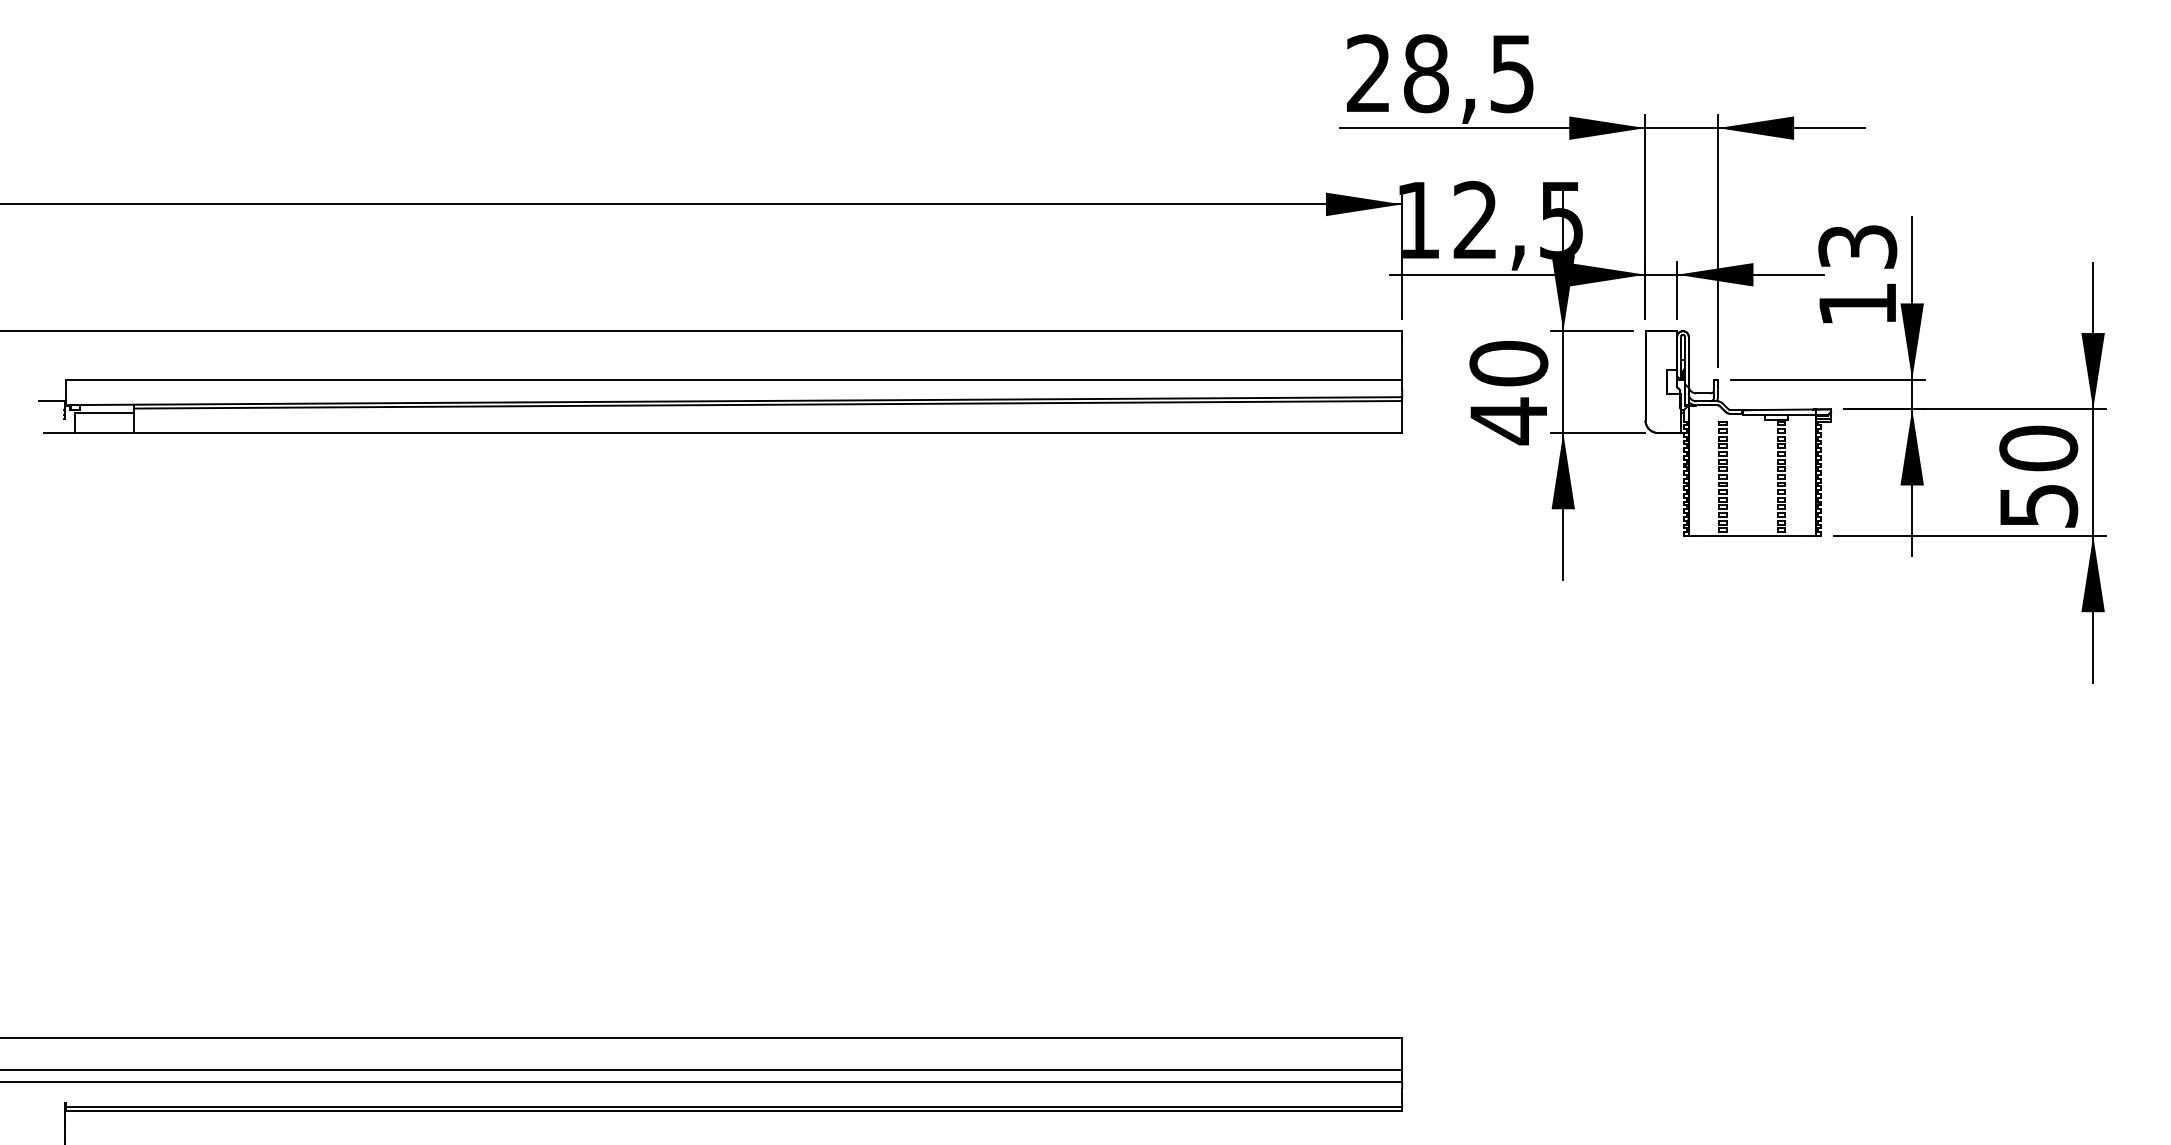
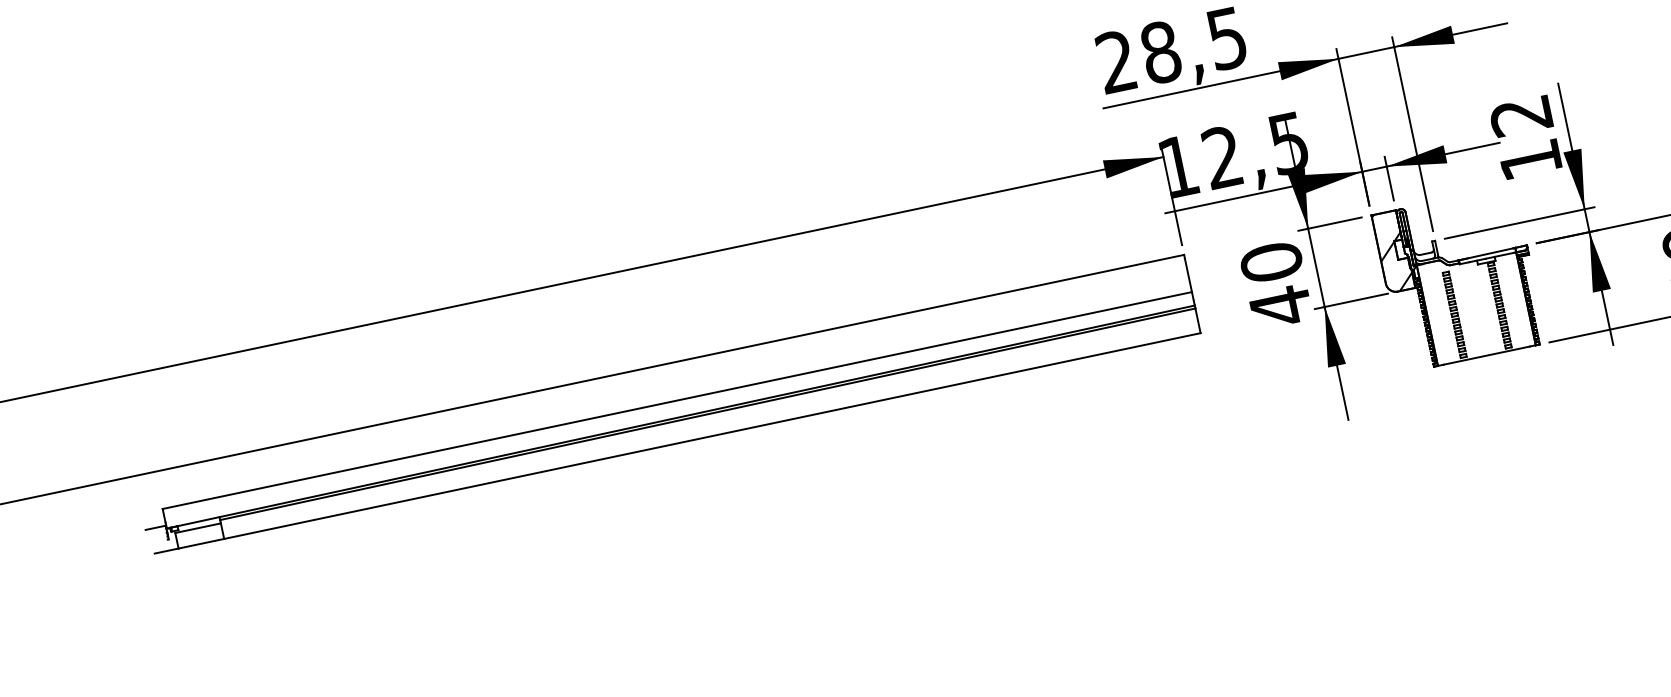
text: (1857, 246) -> (1520, 115), 13 -> 12
hatch: (1663, 382) -> (1393, 251), added

